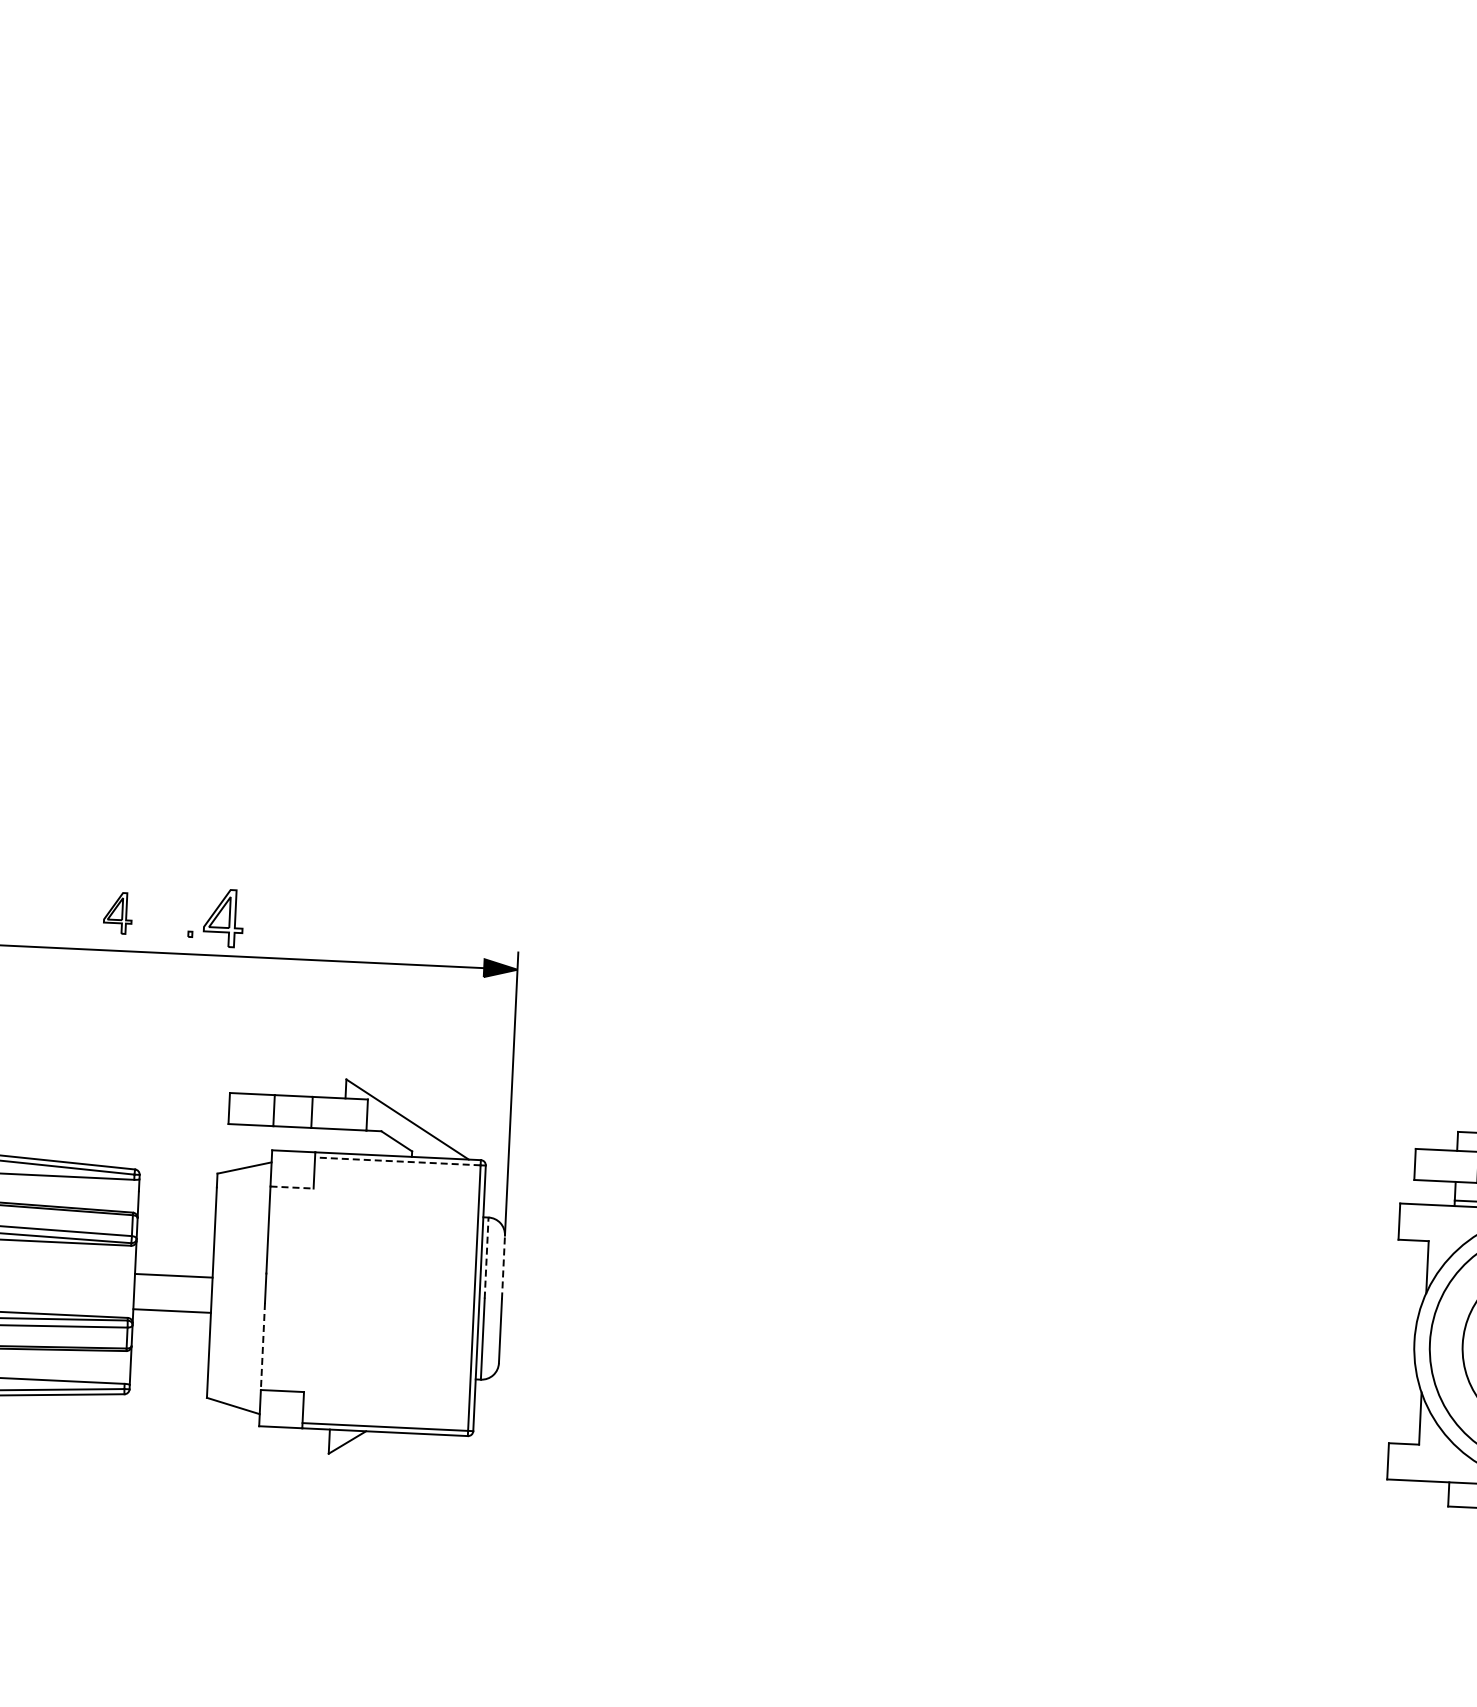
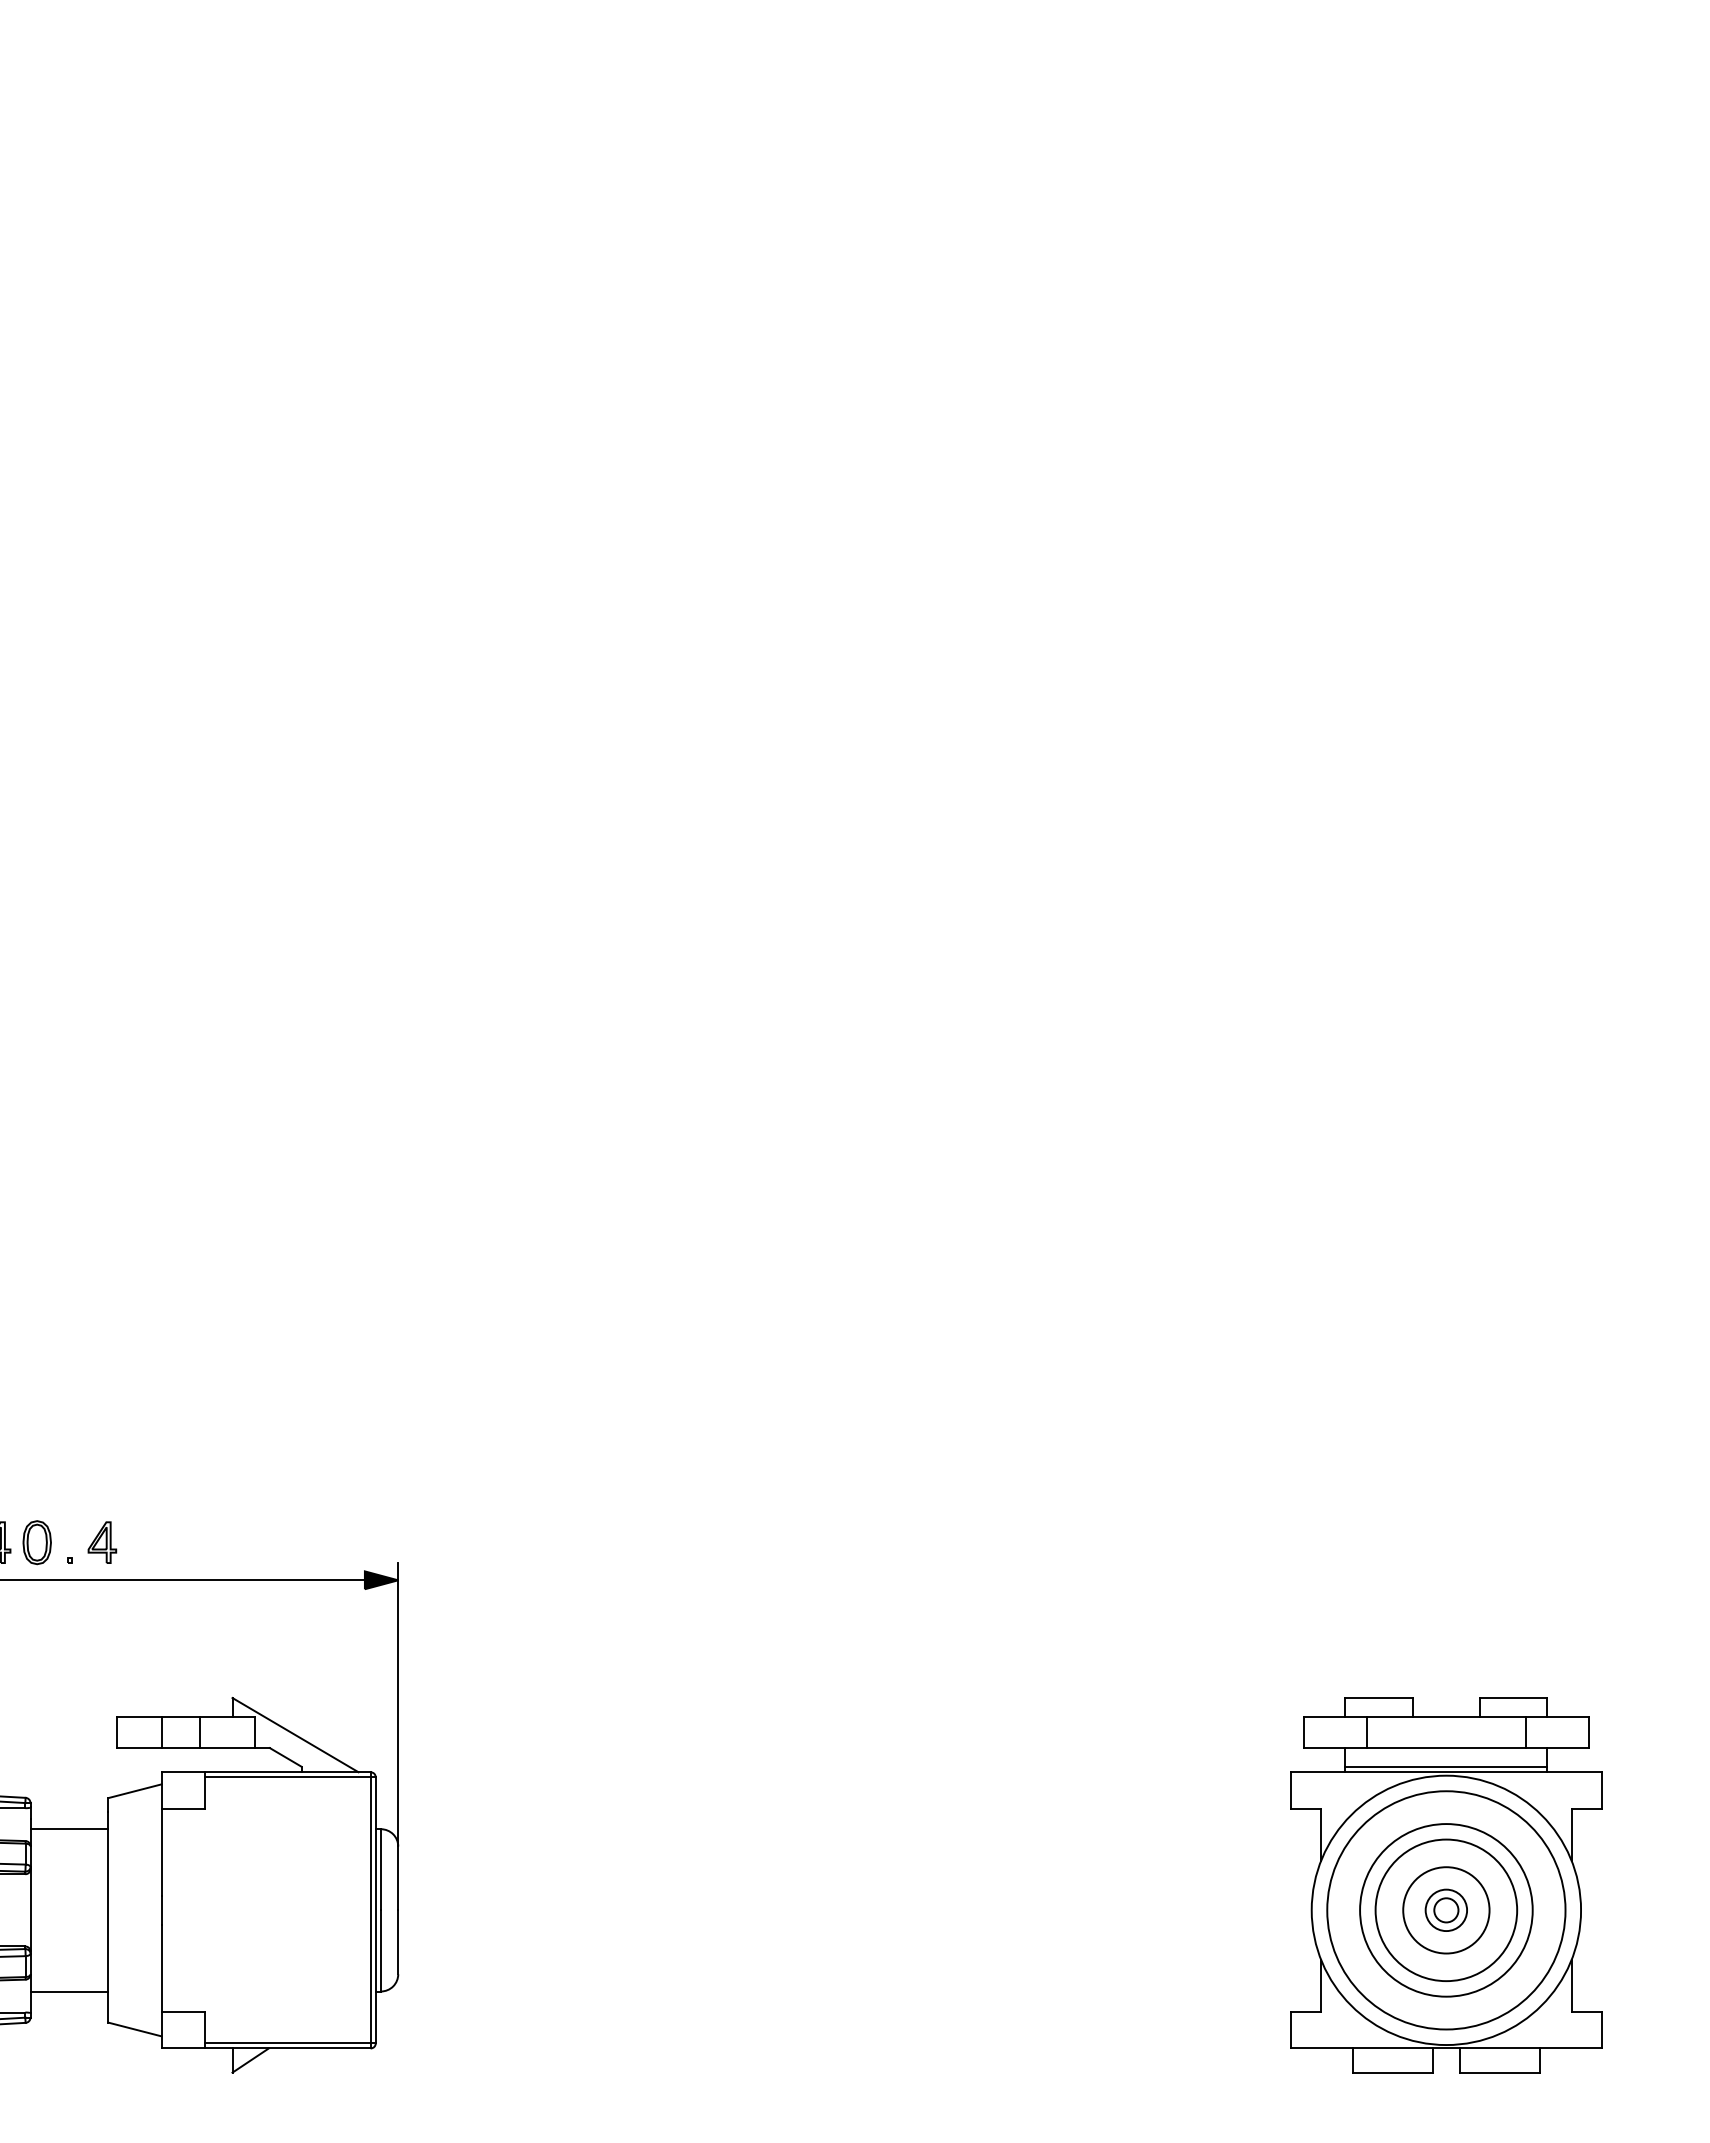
part: (157, 914) -> (36, 1542), added
part: (223, 918) -> (102, 1542), size x0.71
line: (397, 1161) -> (287, 1777), dashed -> solid
line: (292, 1187) -> (183, 1808), dashed -> solid
line: (486, 1257) -> (380, 1869), dashed -> solid
line: (503, 1267) -> (398, 1878), dashed -> solid
line: (173, 1276) -> (69, 1829), moved
line: (172, 1311) -> (69, 1991), moved
line: (262, 1346) -> (161, 1968), dashed -> solid

